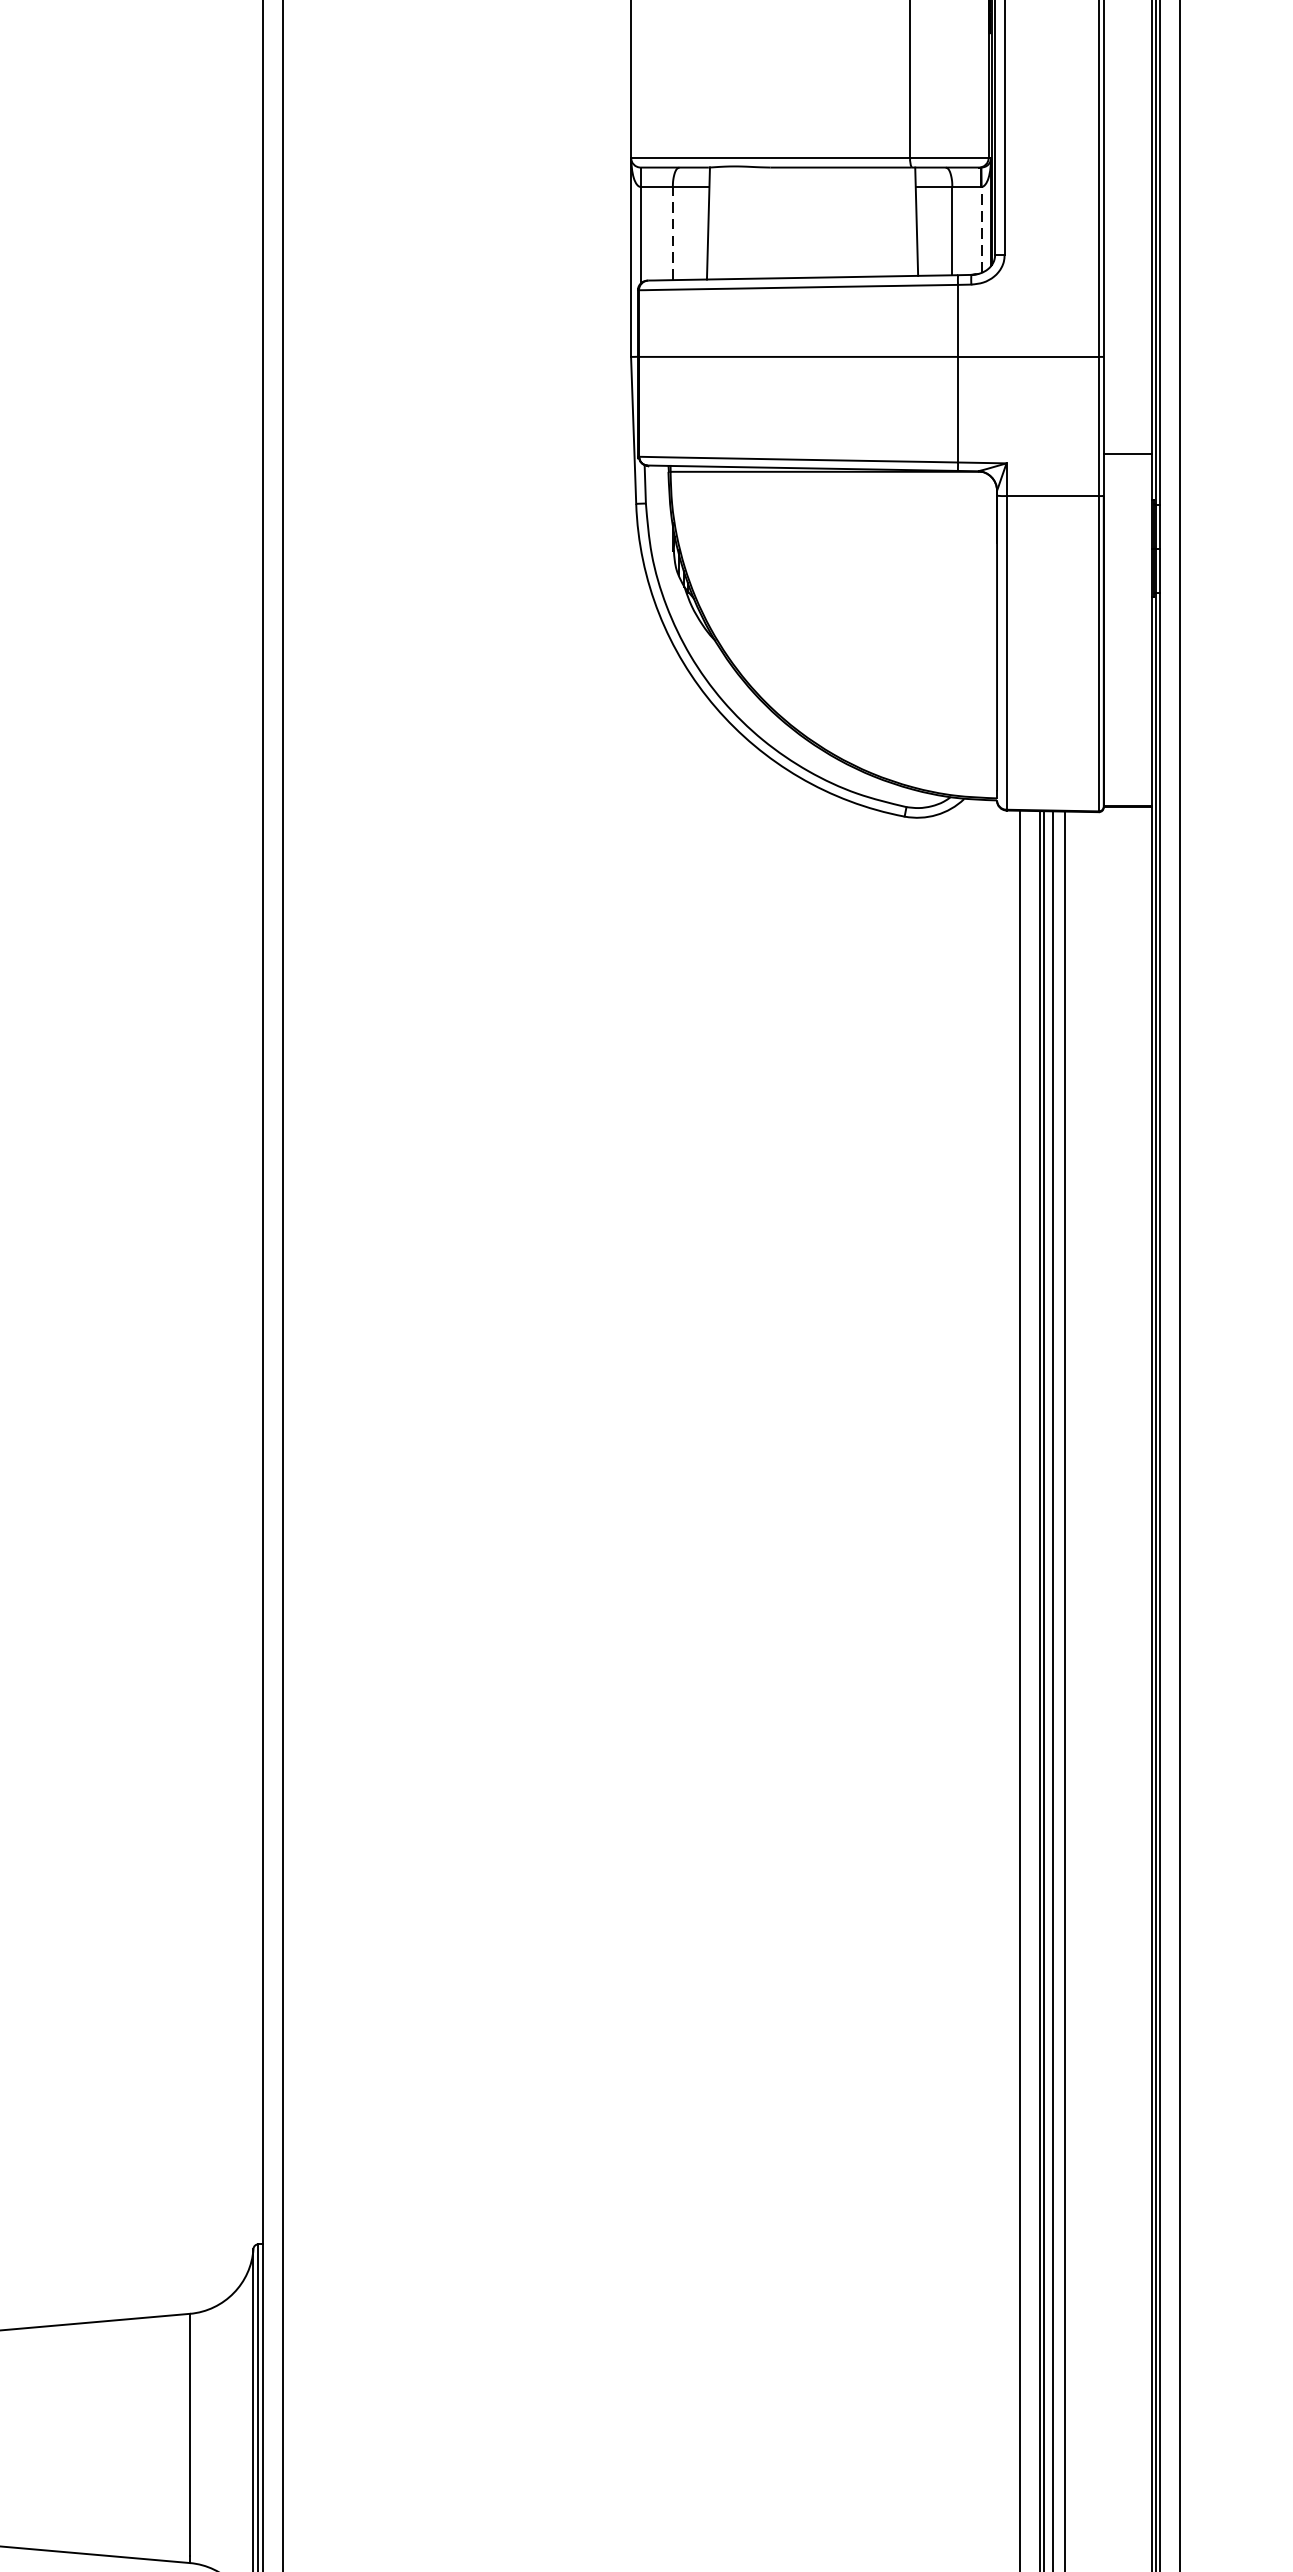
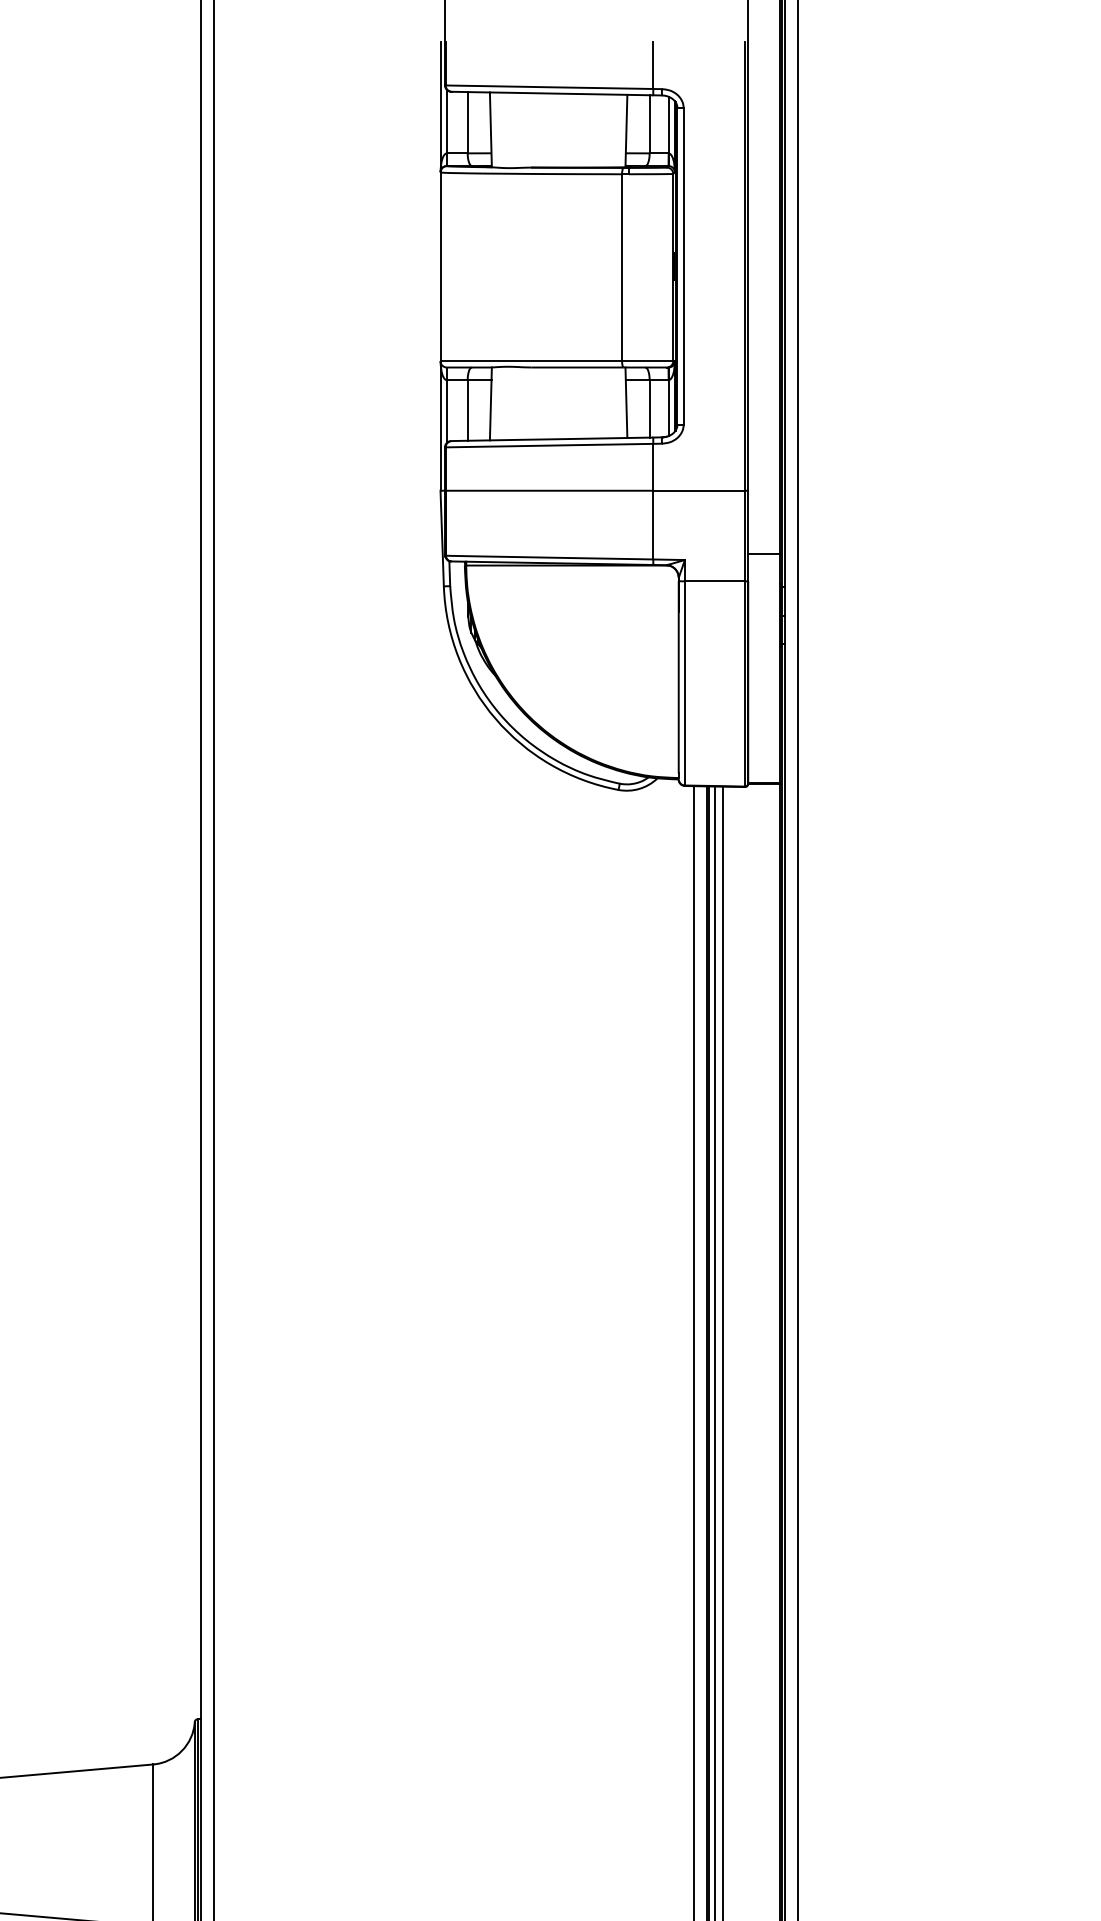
line: (981, 230) -> (668, 408), dashed -> solid
line: (672, 232) -> (467, 409), dashed -> solid

